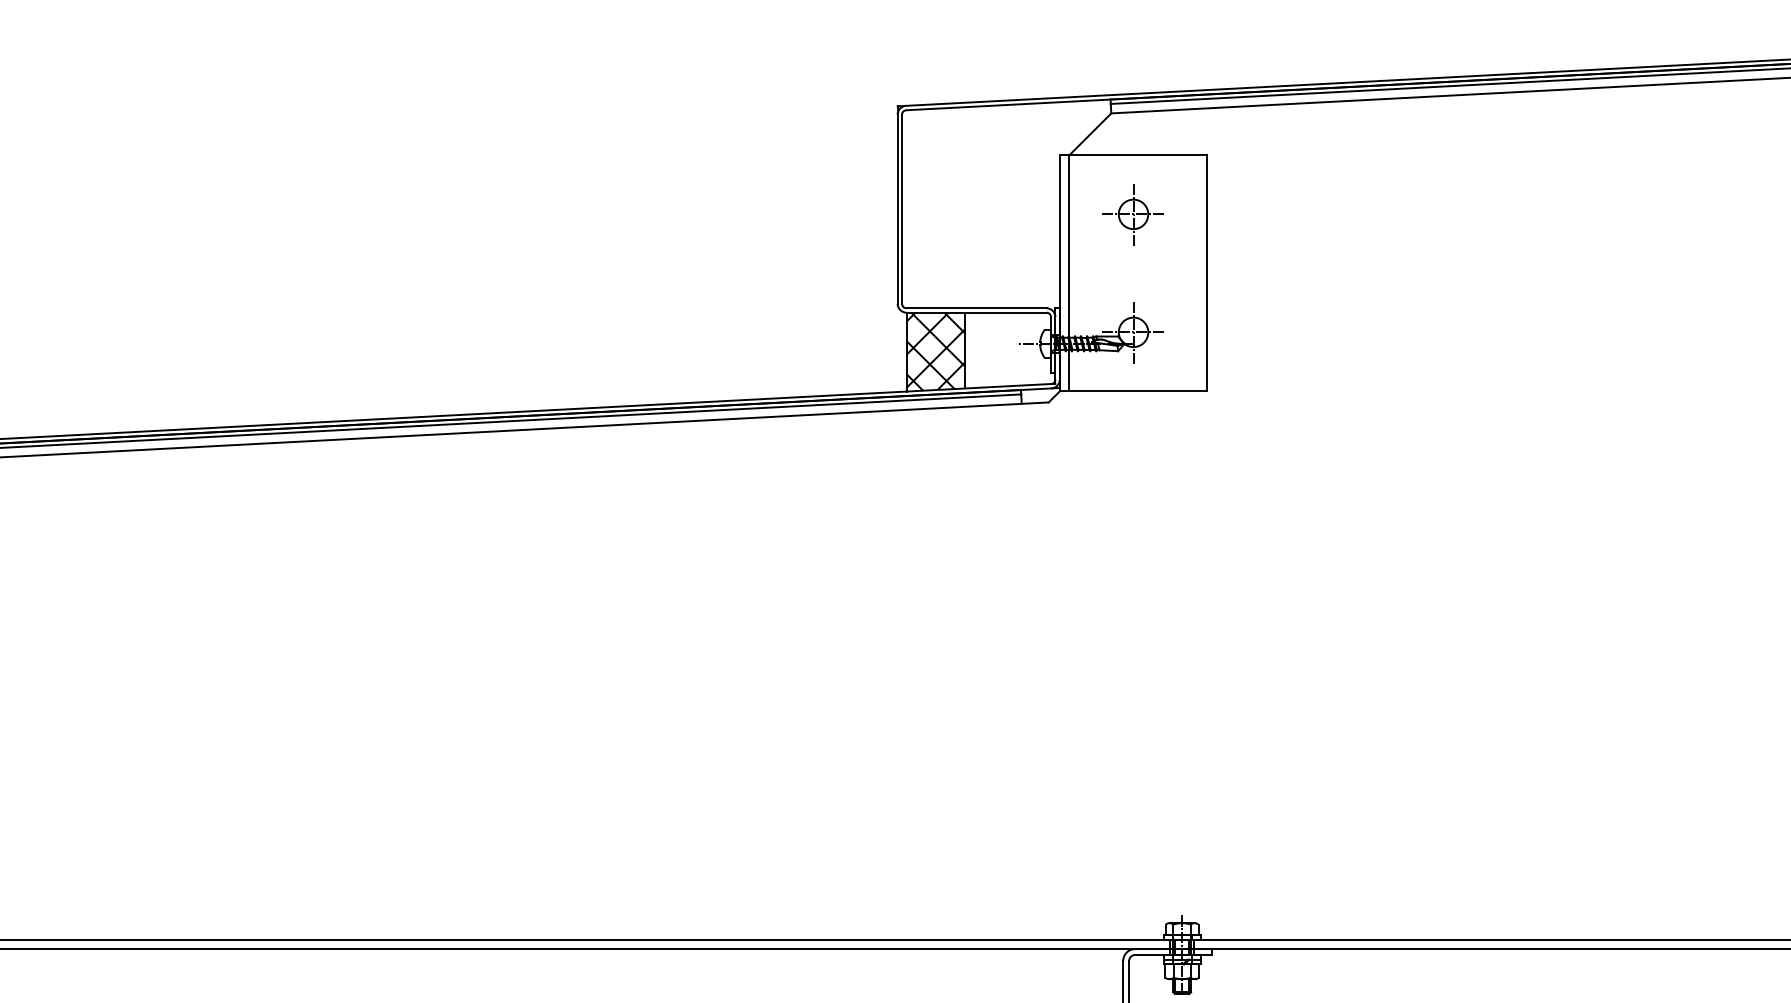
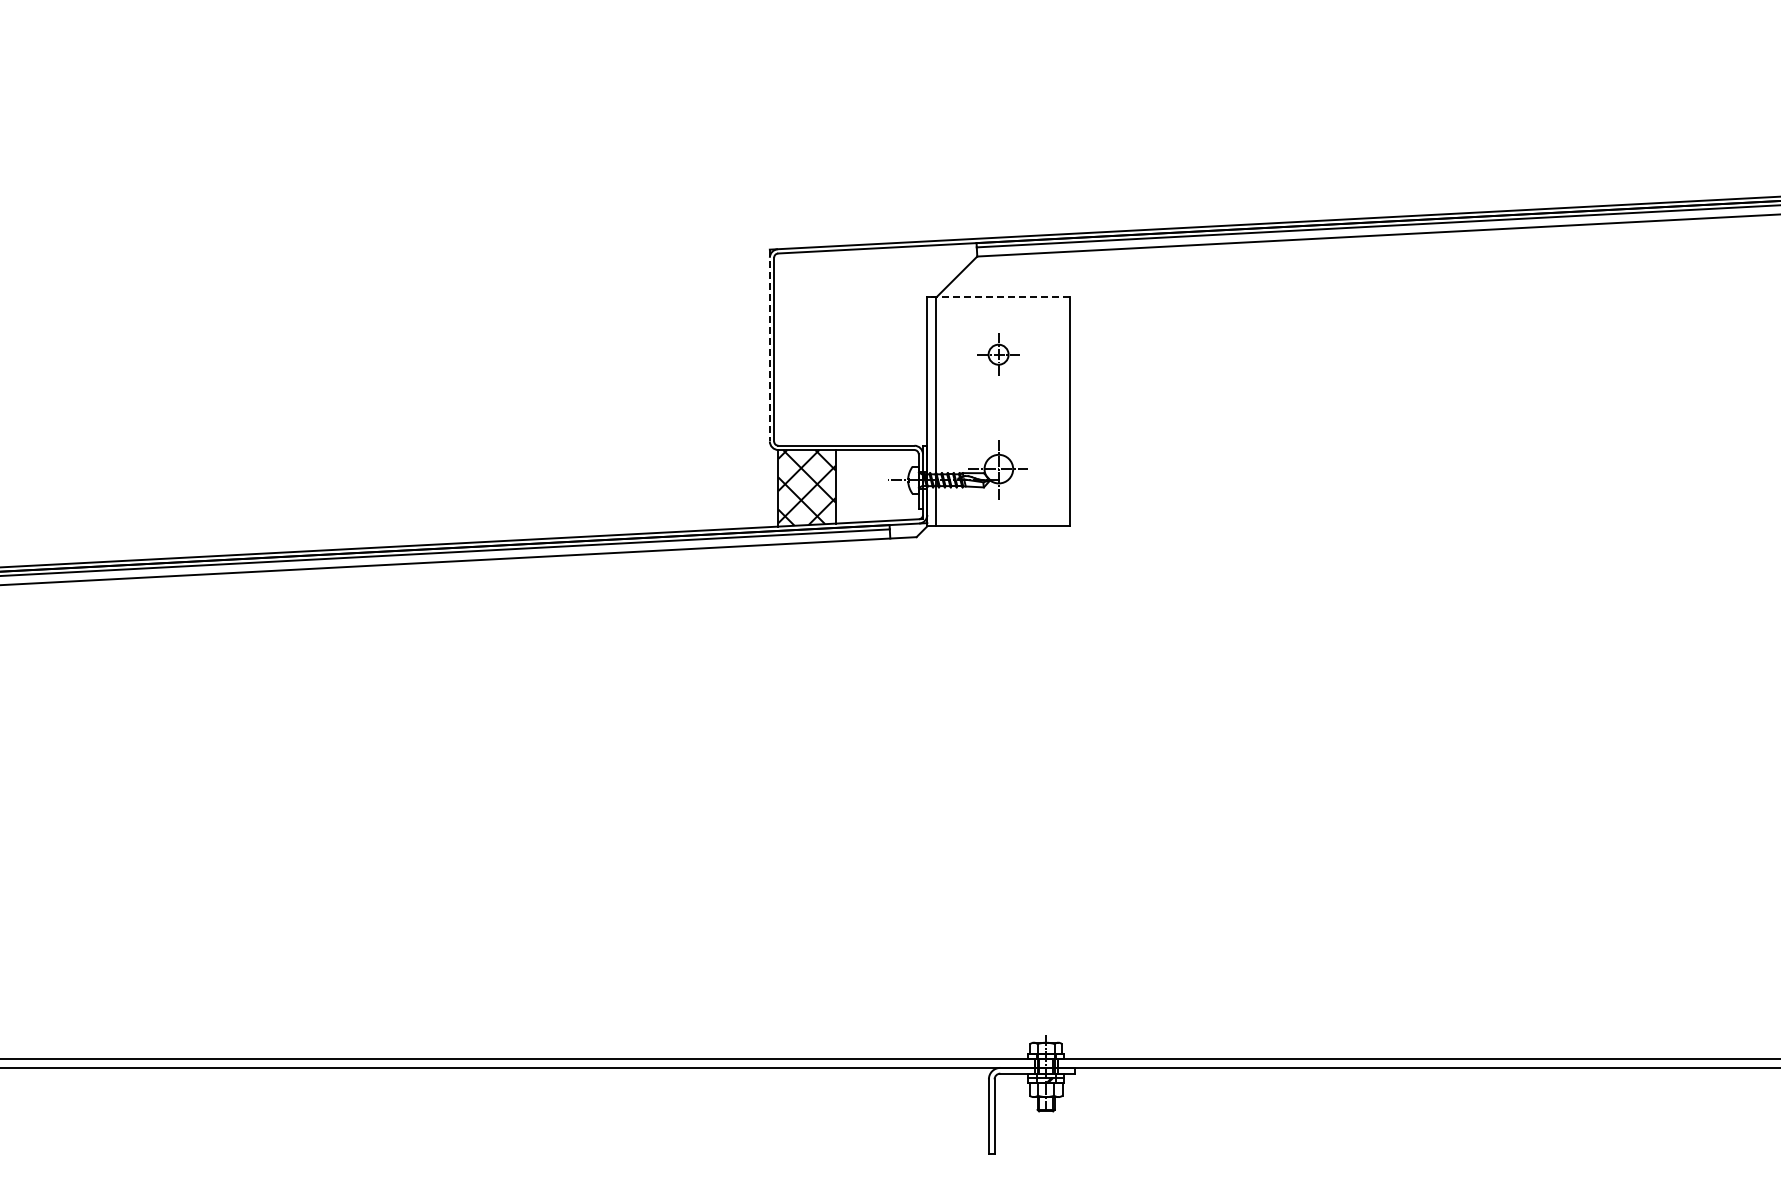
line: (1133, 155) -> (998, 297), solid -> dashed
line: (897, 205) -> (769, 345), solid -> dashed
part: (1132, 214) -> (997, 354), size x0.7

